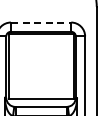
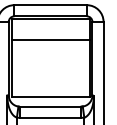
line: (41, 22) -> (51, 5), dashed -> solid
line: (40, 51) -> (49, 39), added

